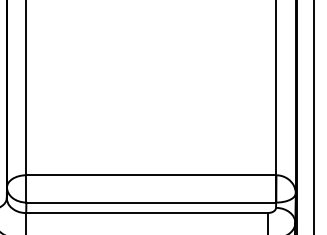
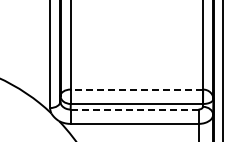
line: (150, 175) -> (136, 89), solid -> dashed
line: (146, 212) -> (134, 109), solid -> dashed

